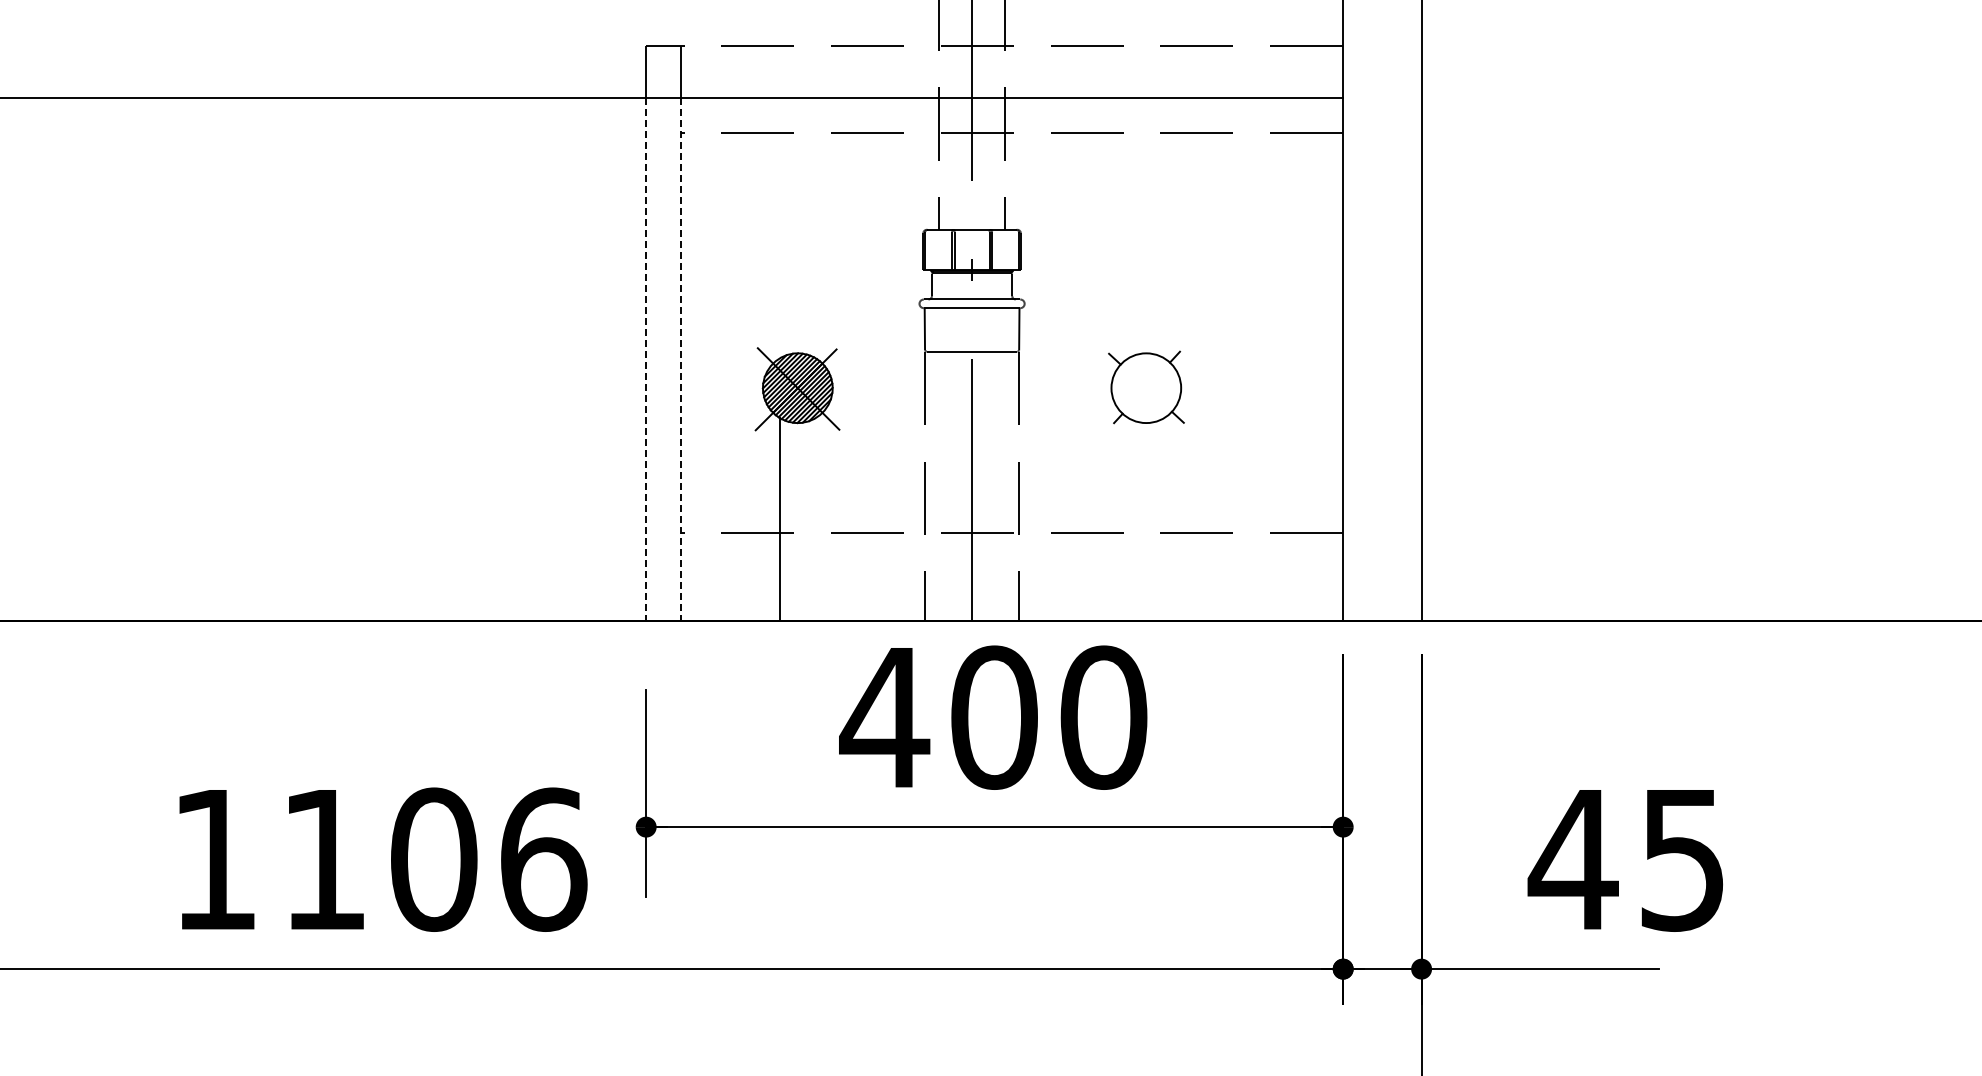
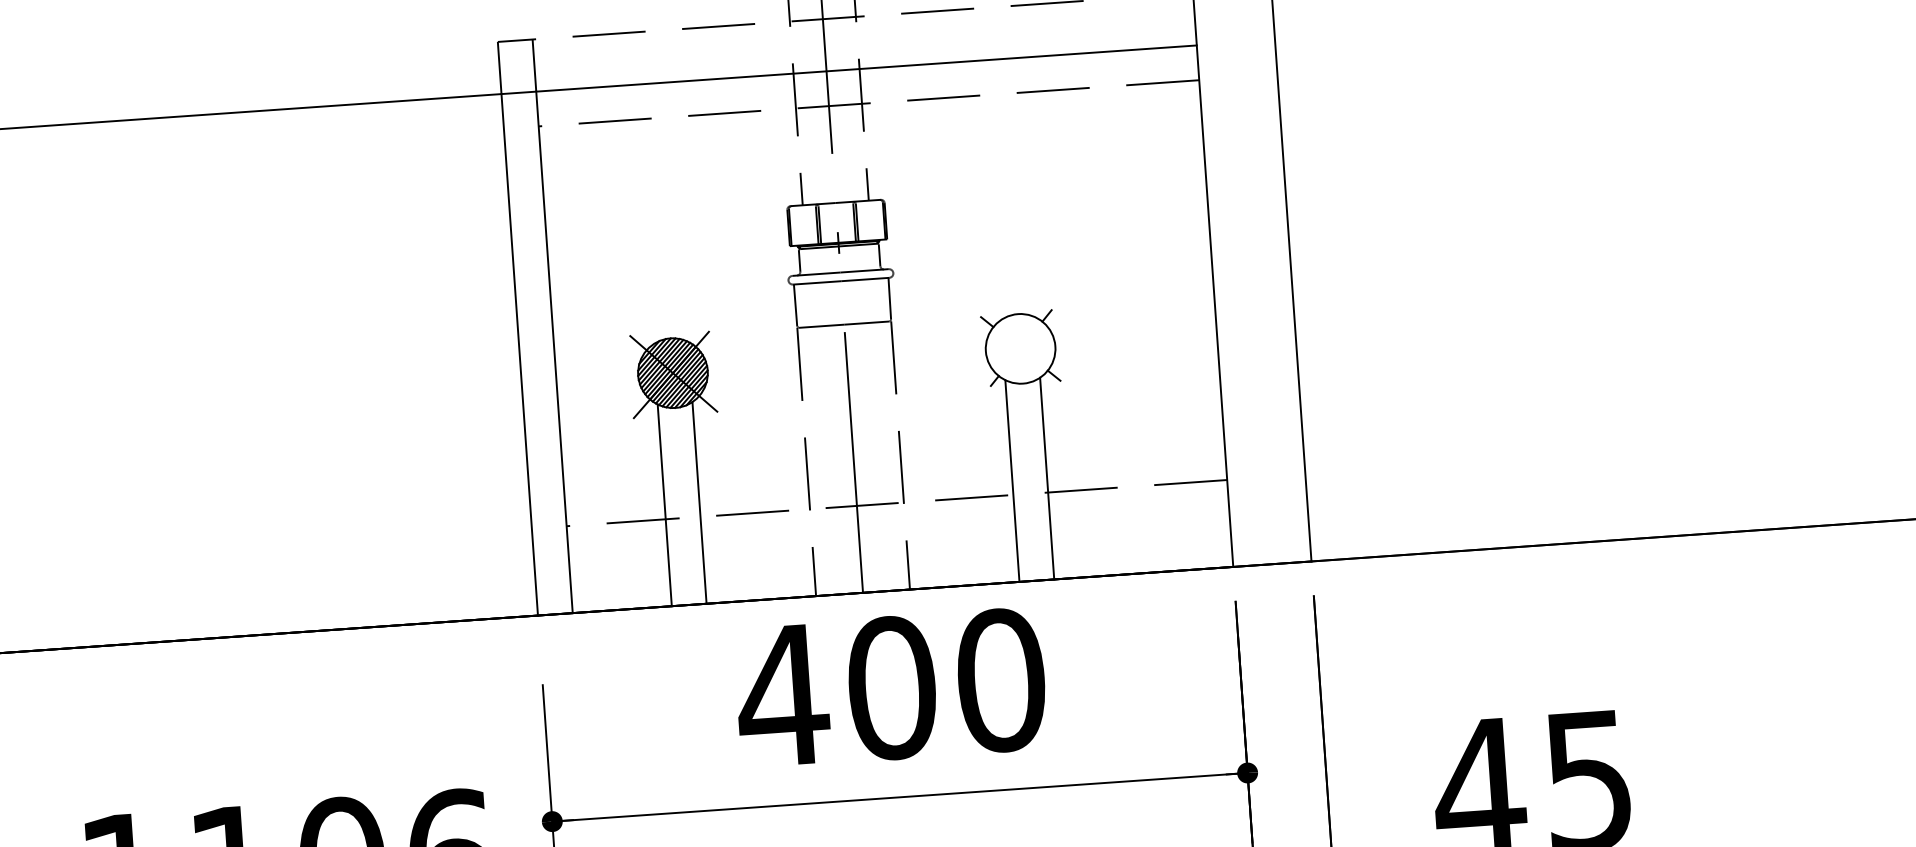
line: (646, 359) -> (520, 355), dashed -> solid
line: (681, 359) -> (554, 352), dashed -> solid
line: (815, 519) -> (699, 502), added
line: (1128, 519) -> (1011, 481), added
line: (1163, 519) -> (1046, 478), added

